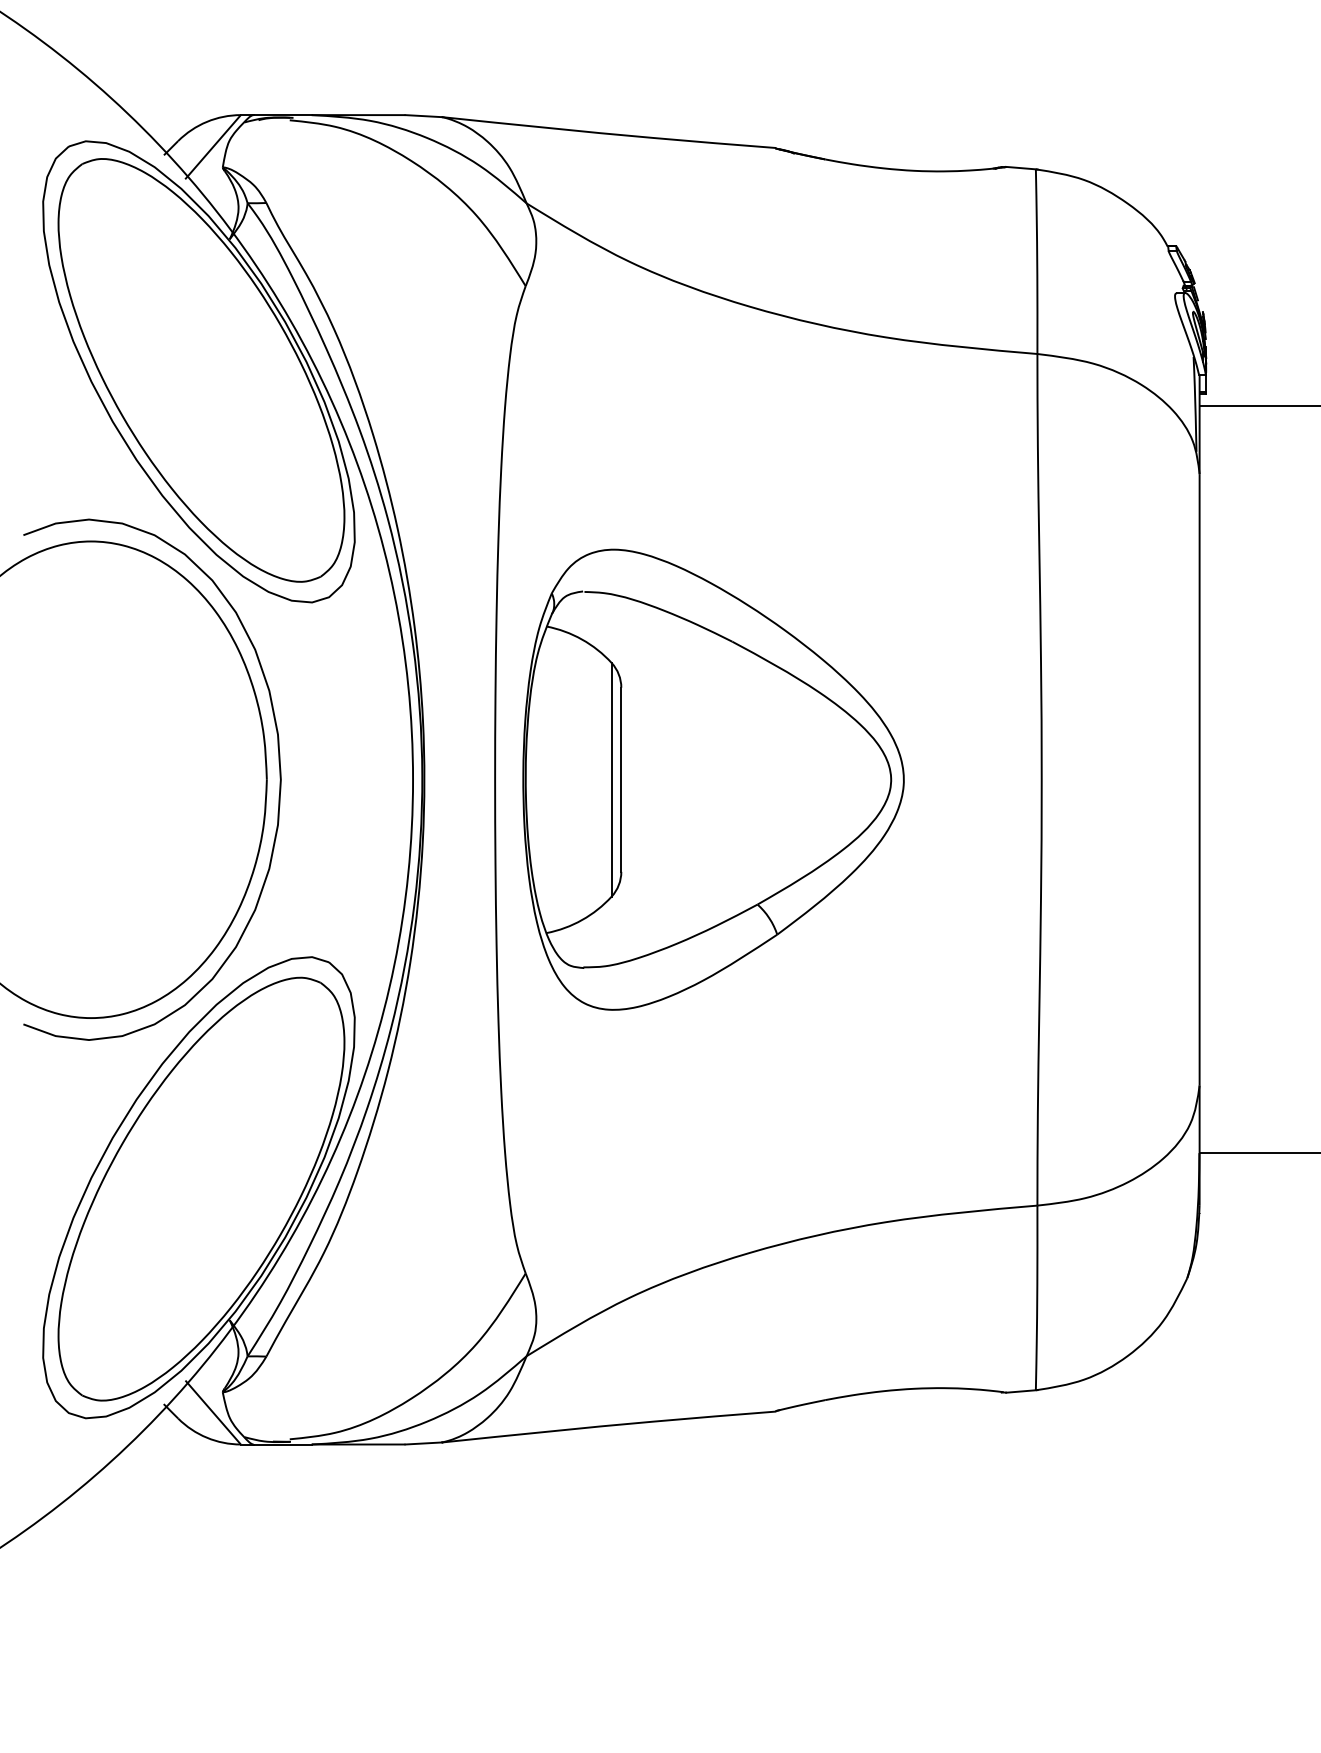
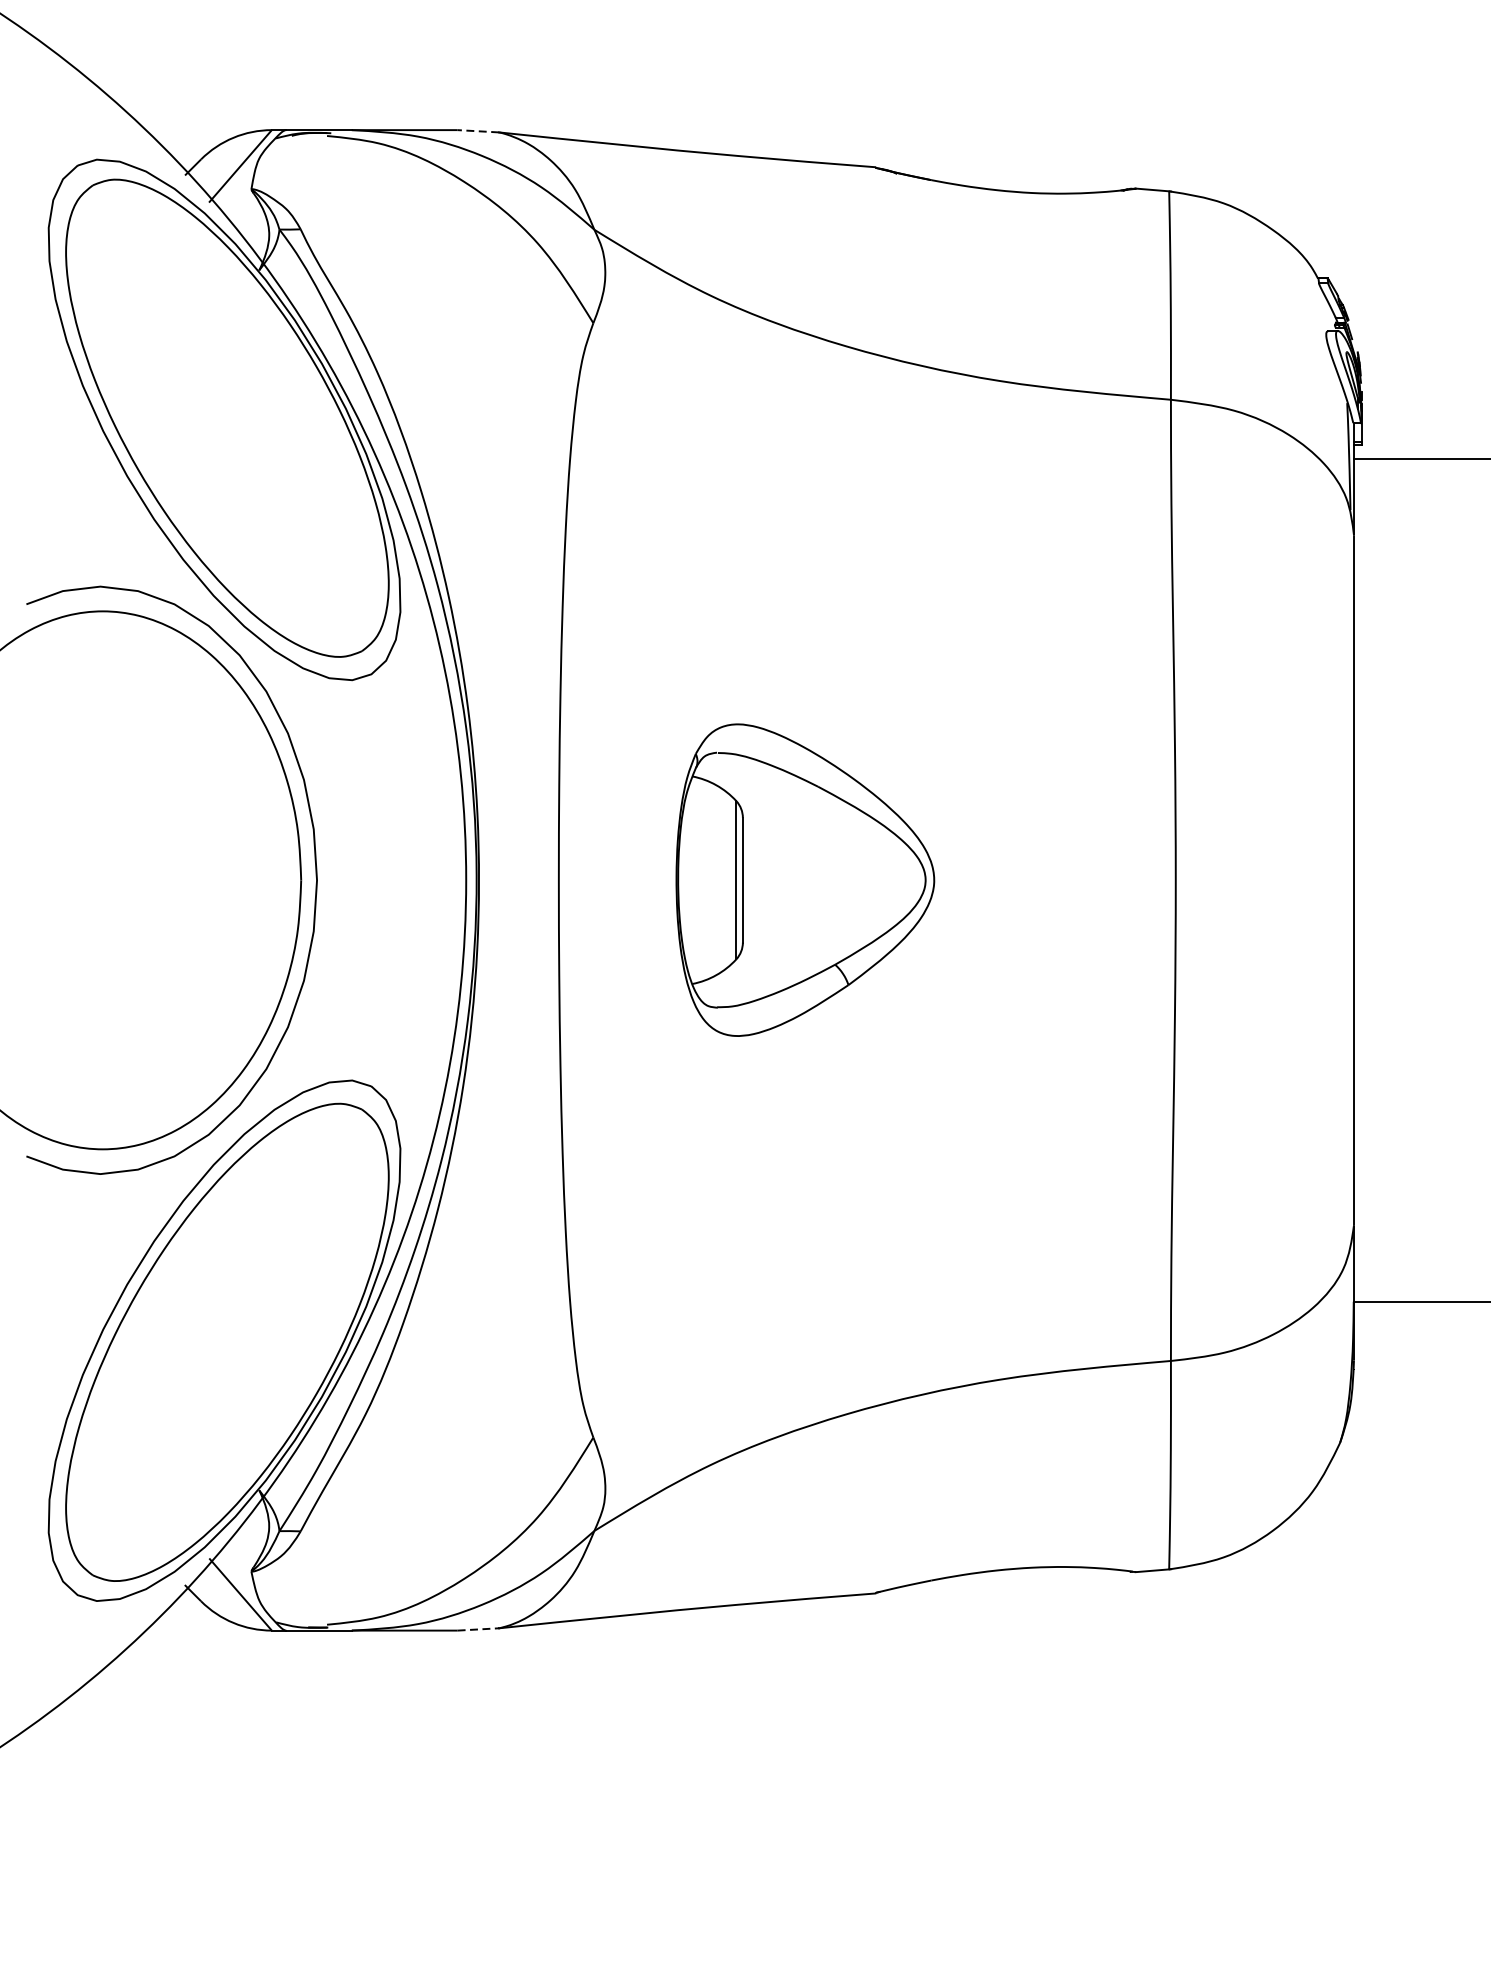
line: (423, 116) -> (477, 131), solid -> dashed
part: (713, 779) -> (805, 880), size x0.6
line: (424, 1443) -> (479, 1629), solid -> dashed

